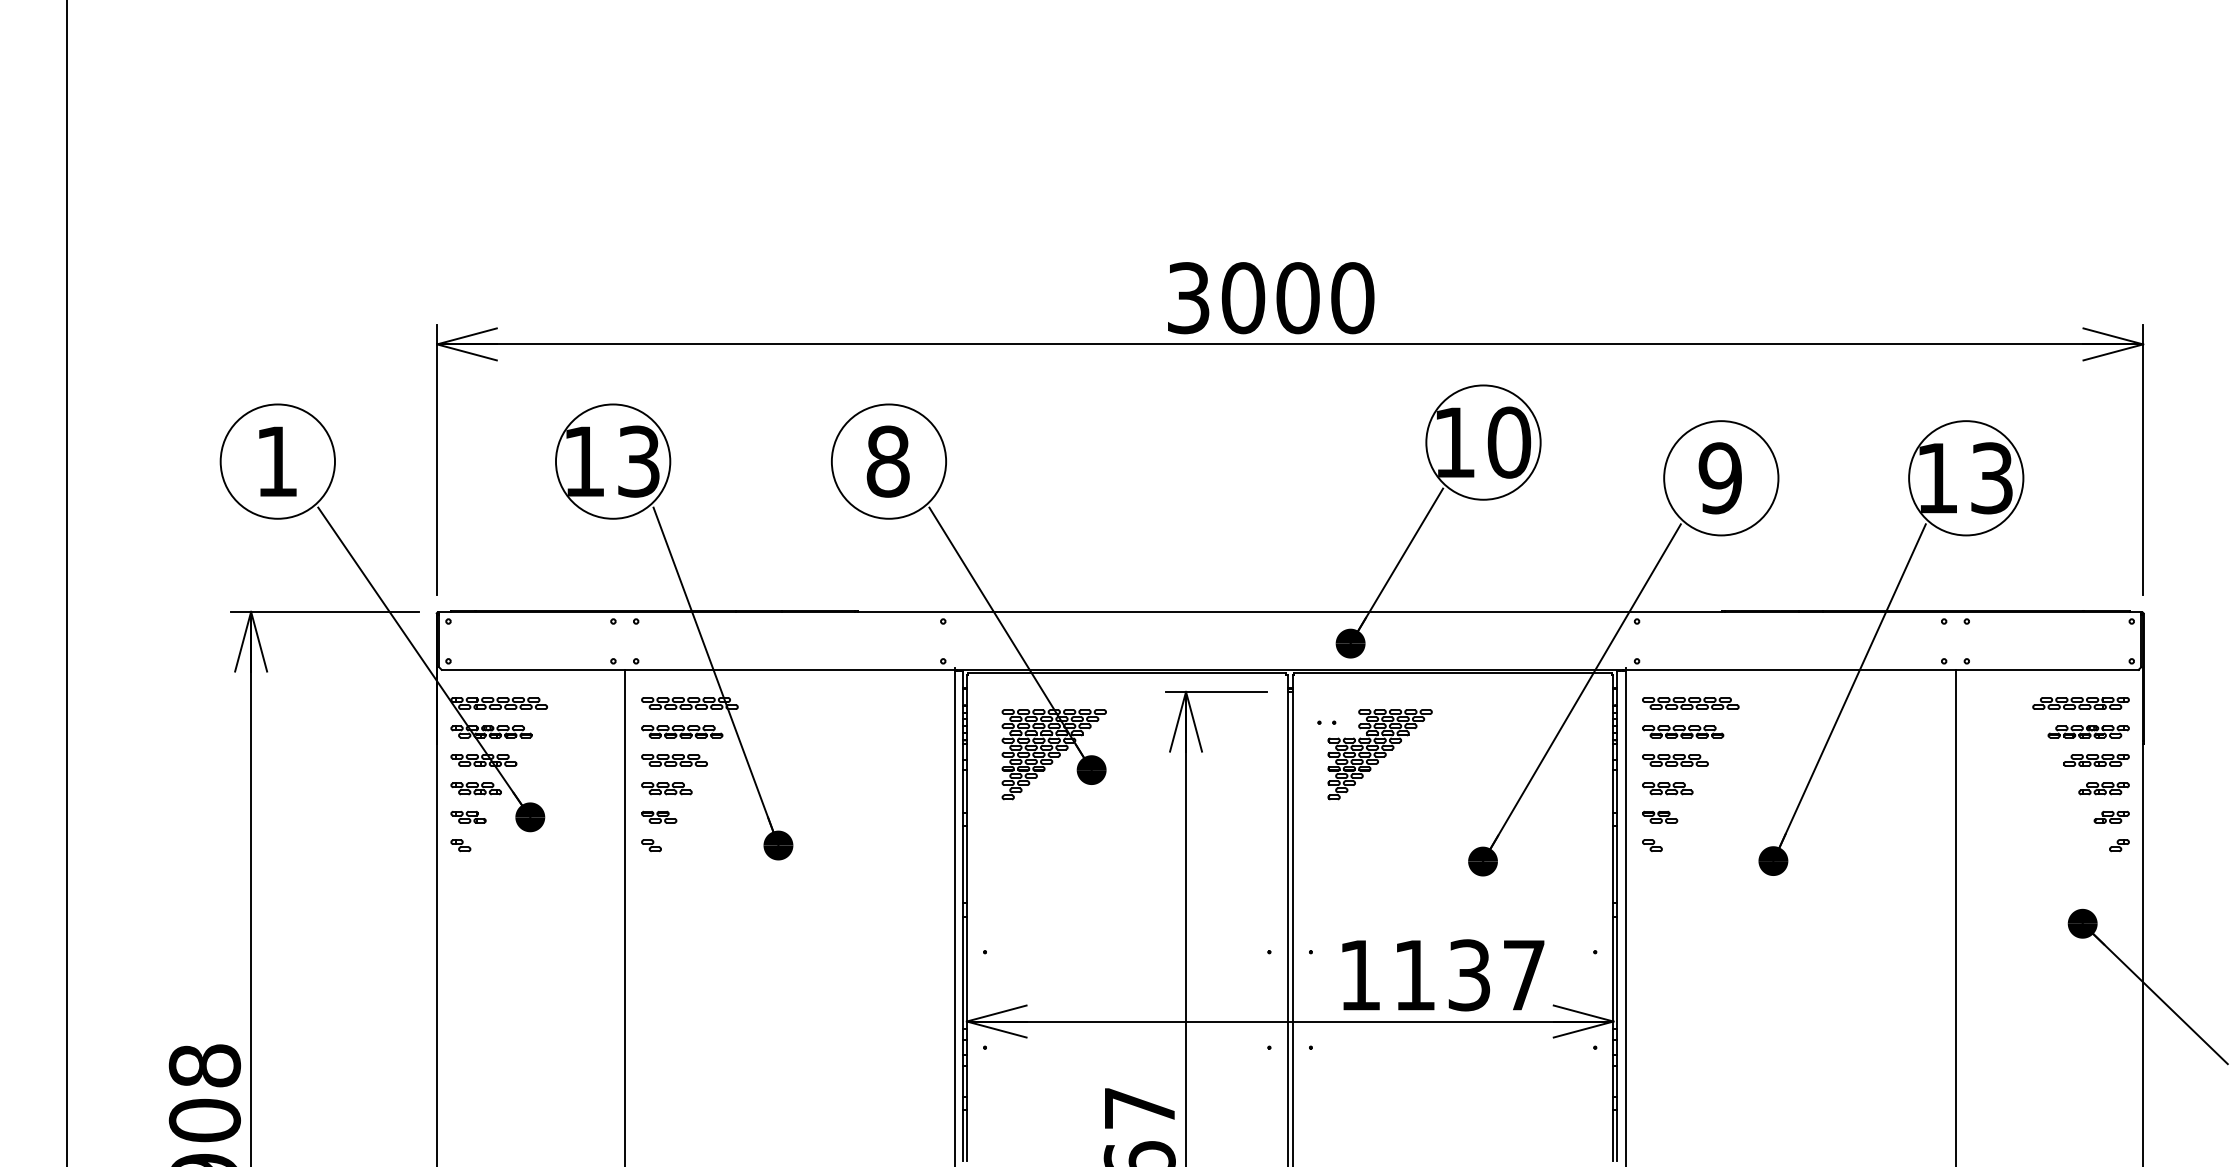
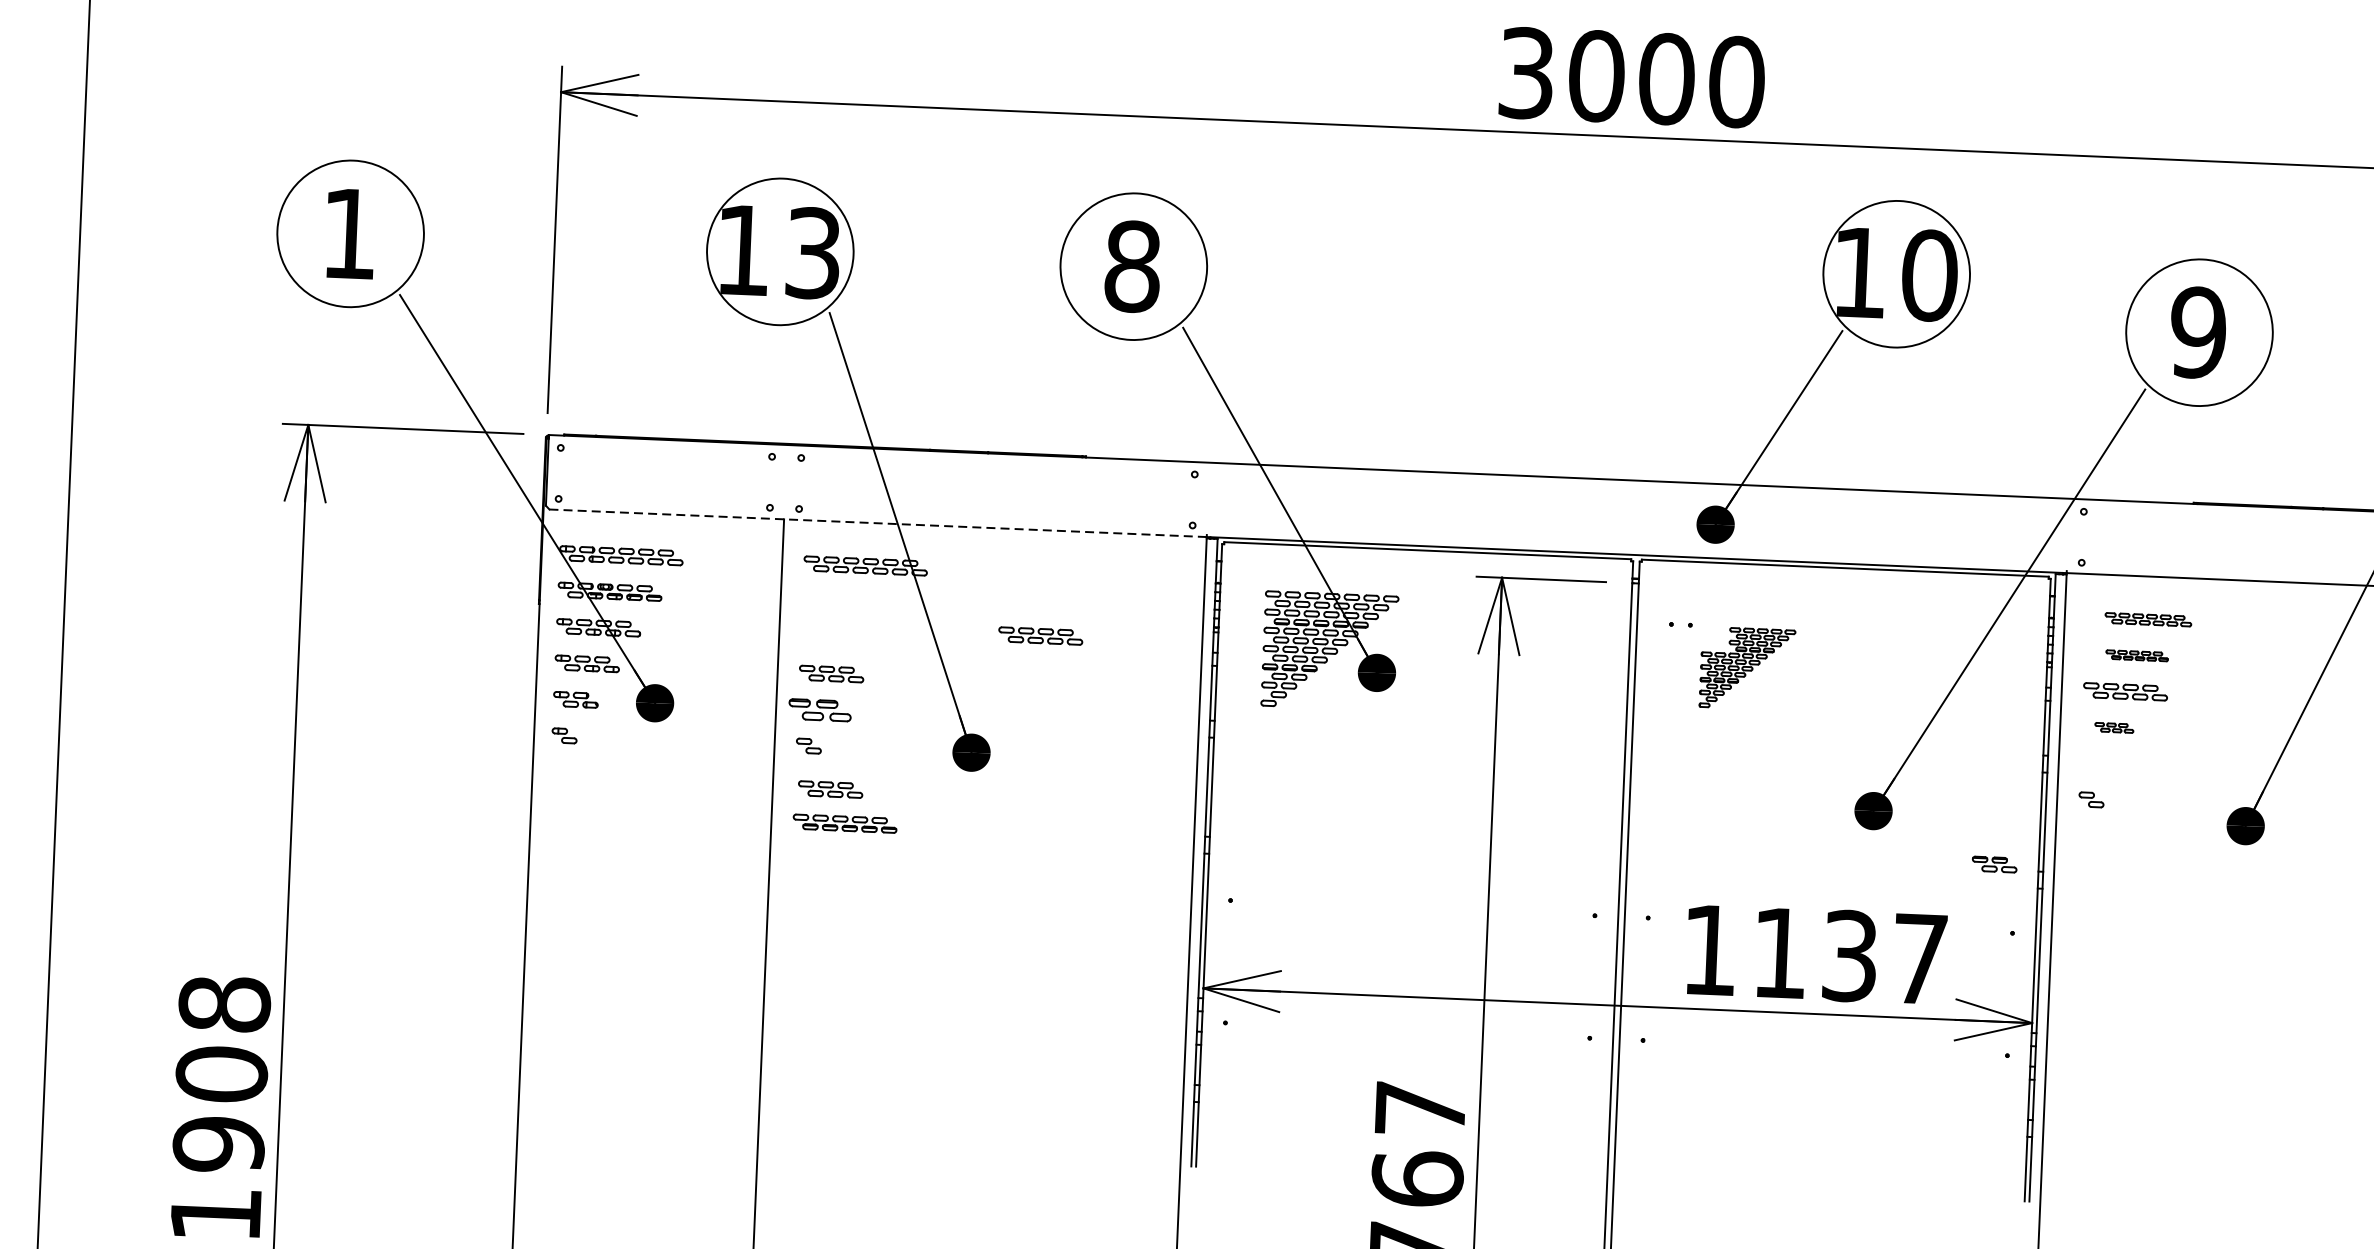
line: (698, 669) -> (878, 522), solid -> dashed
part: (1690, 703) -> (2147, 619), size x0.7
part: (682, 731) -> (845, 823), moved
part: (1683, 731) -> (2137, 655), size x0.6
part: (1379, 754) -> (1746, 668), size x0.7
part: (674, 760) -> (1040, 636), moved
part: (1667, 788) -> (2113, 727), size x0.6
part: (659, 816) -> (820, 709), size x1.4
part: (1660, 816) -> (1995, 863), moved
part: (669, 878) -> (830, 789), added

